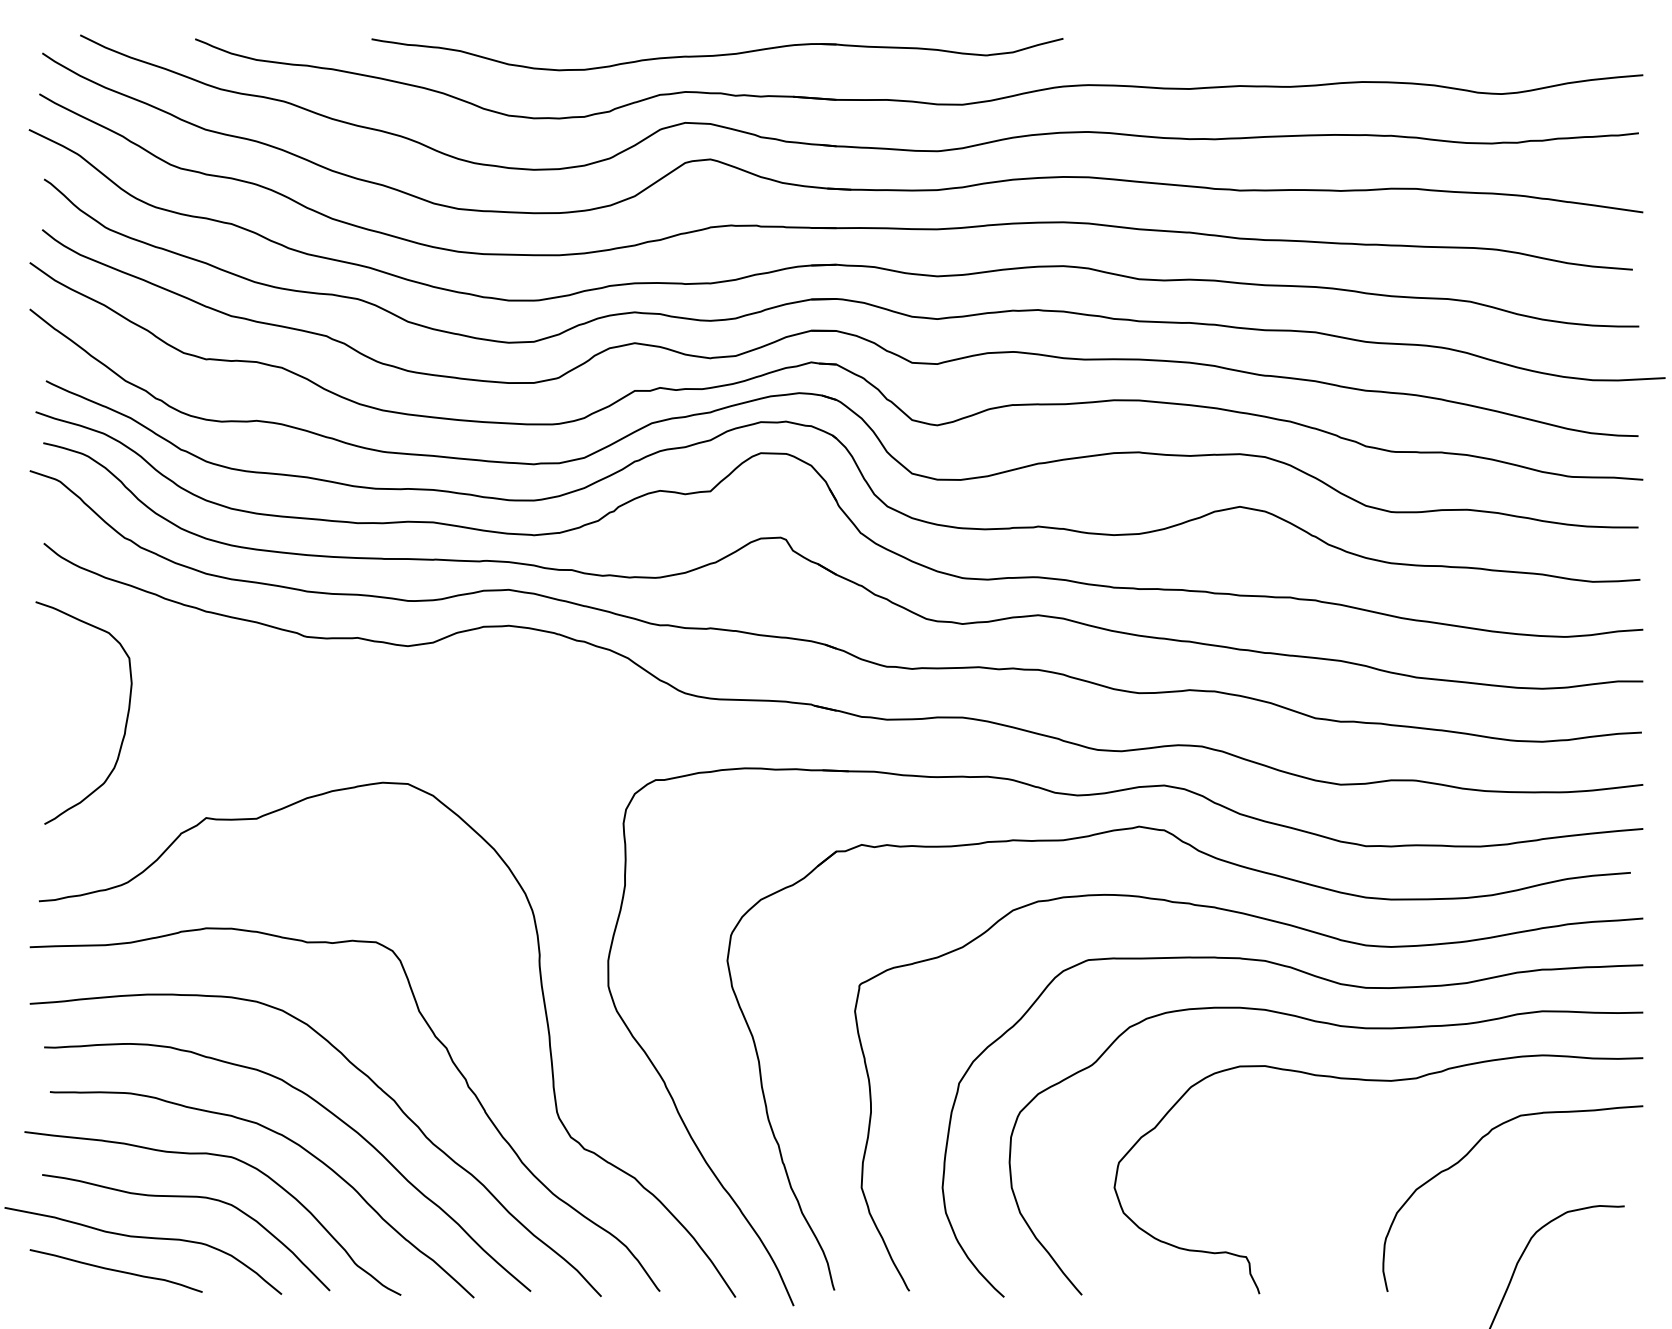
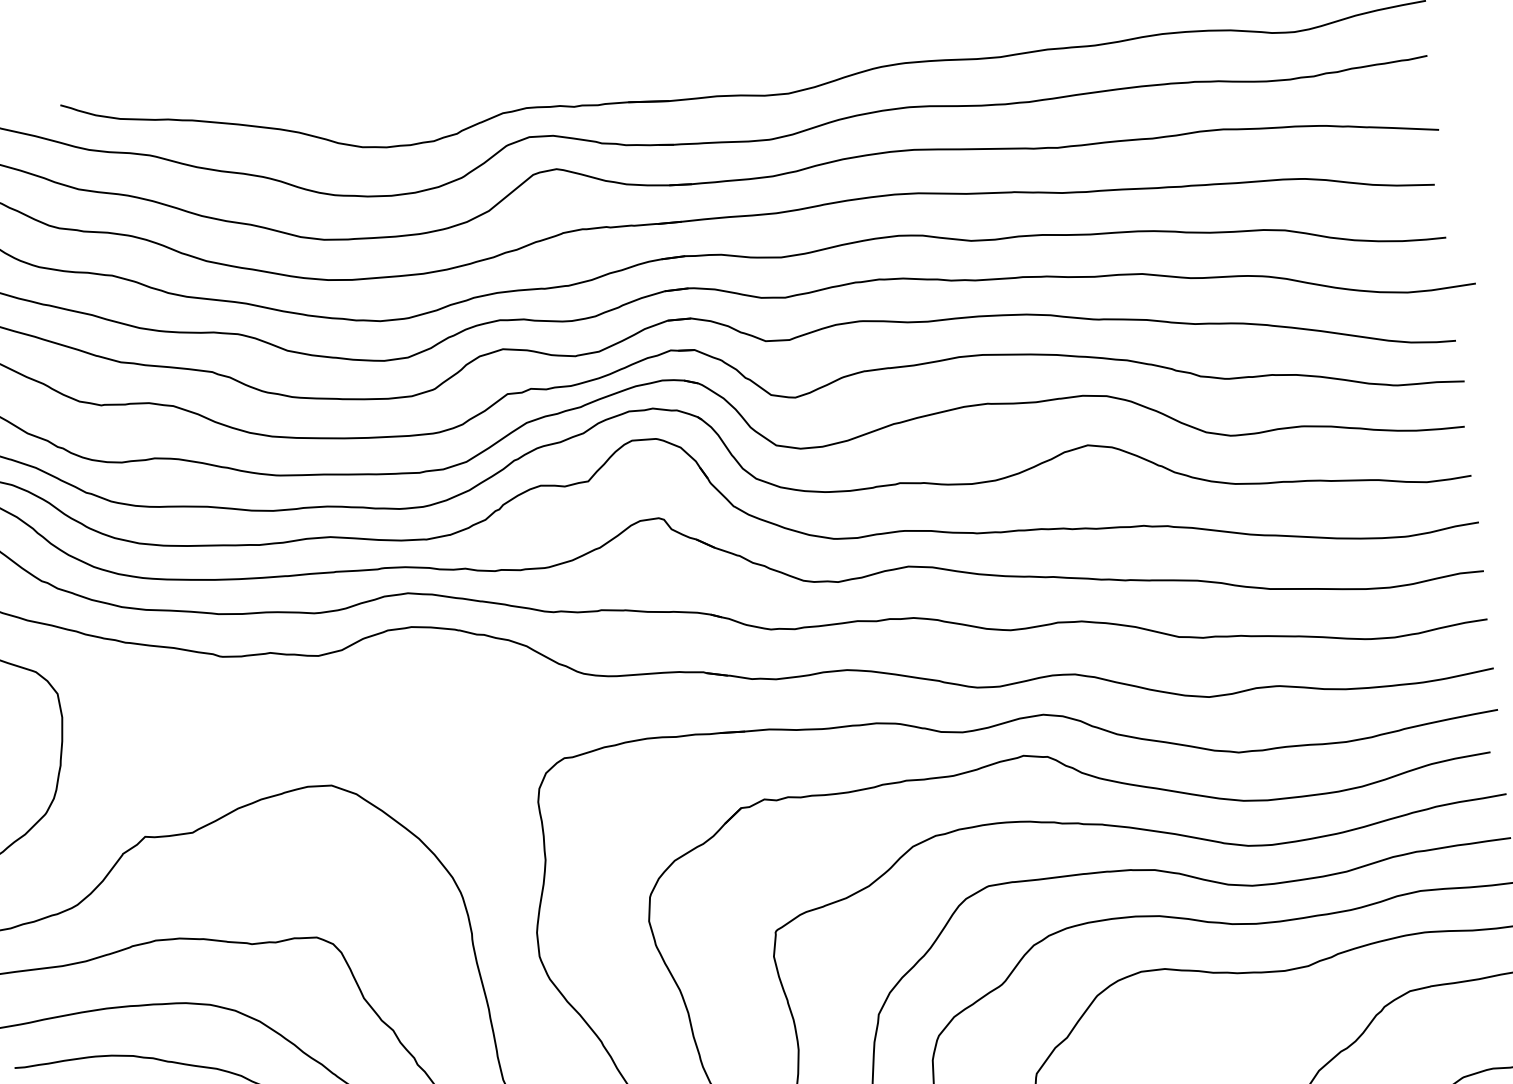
part: (717, 54) -> (553, 69), removed

